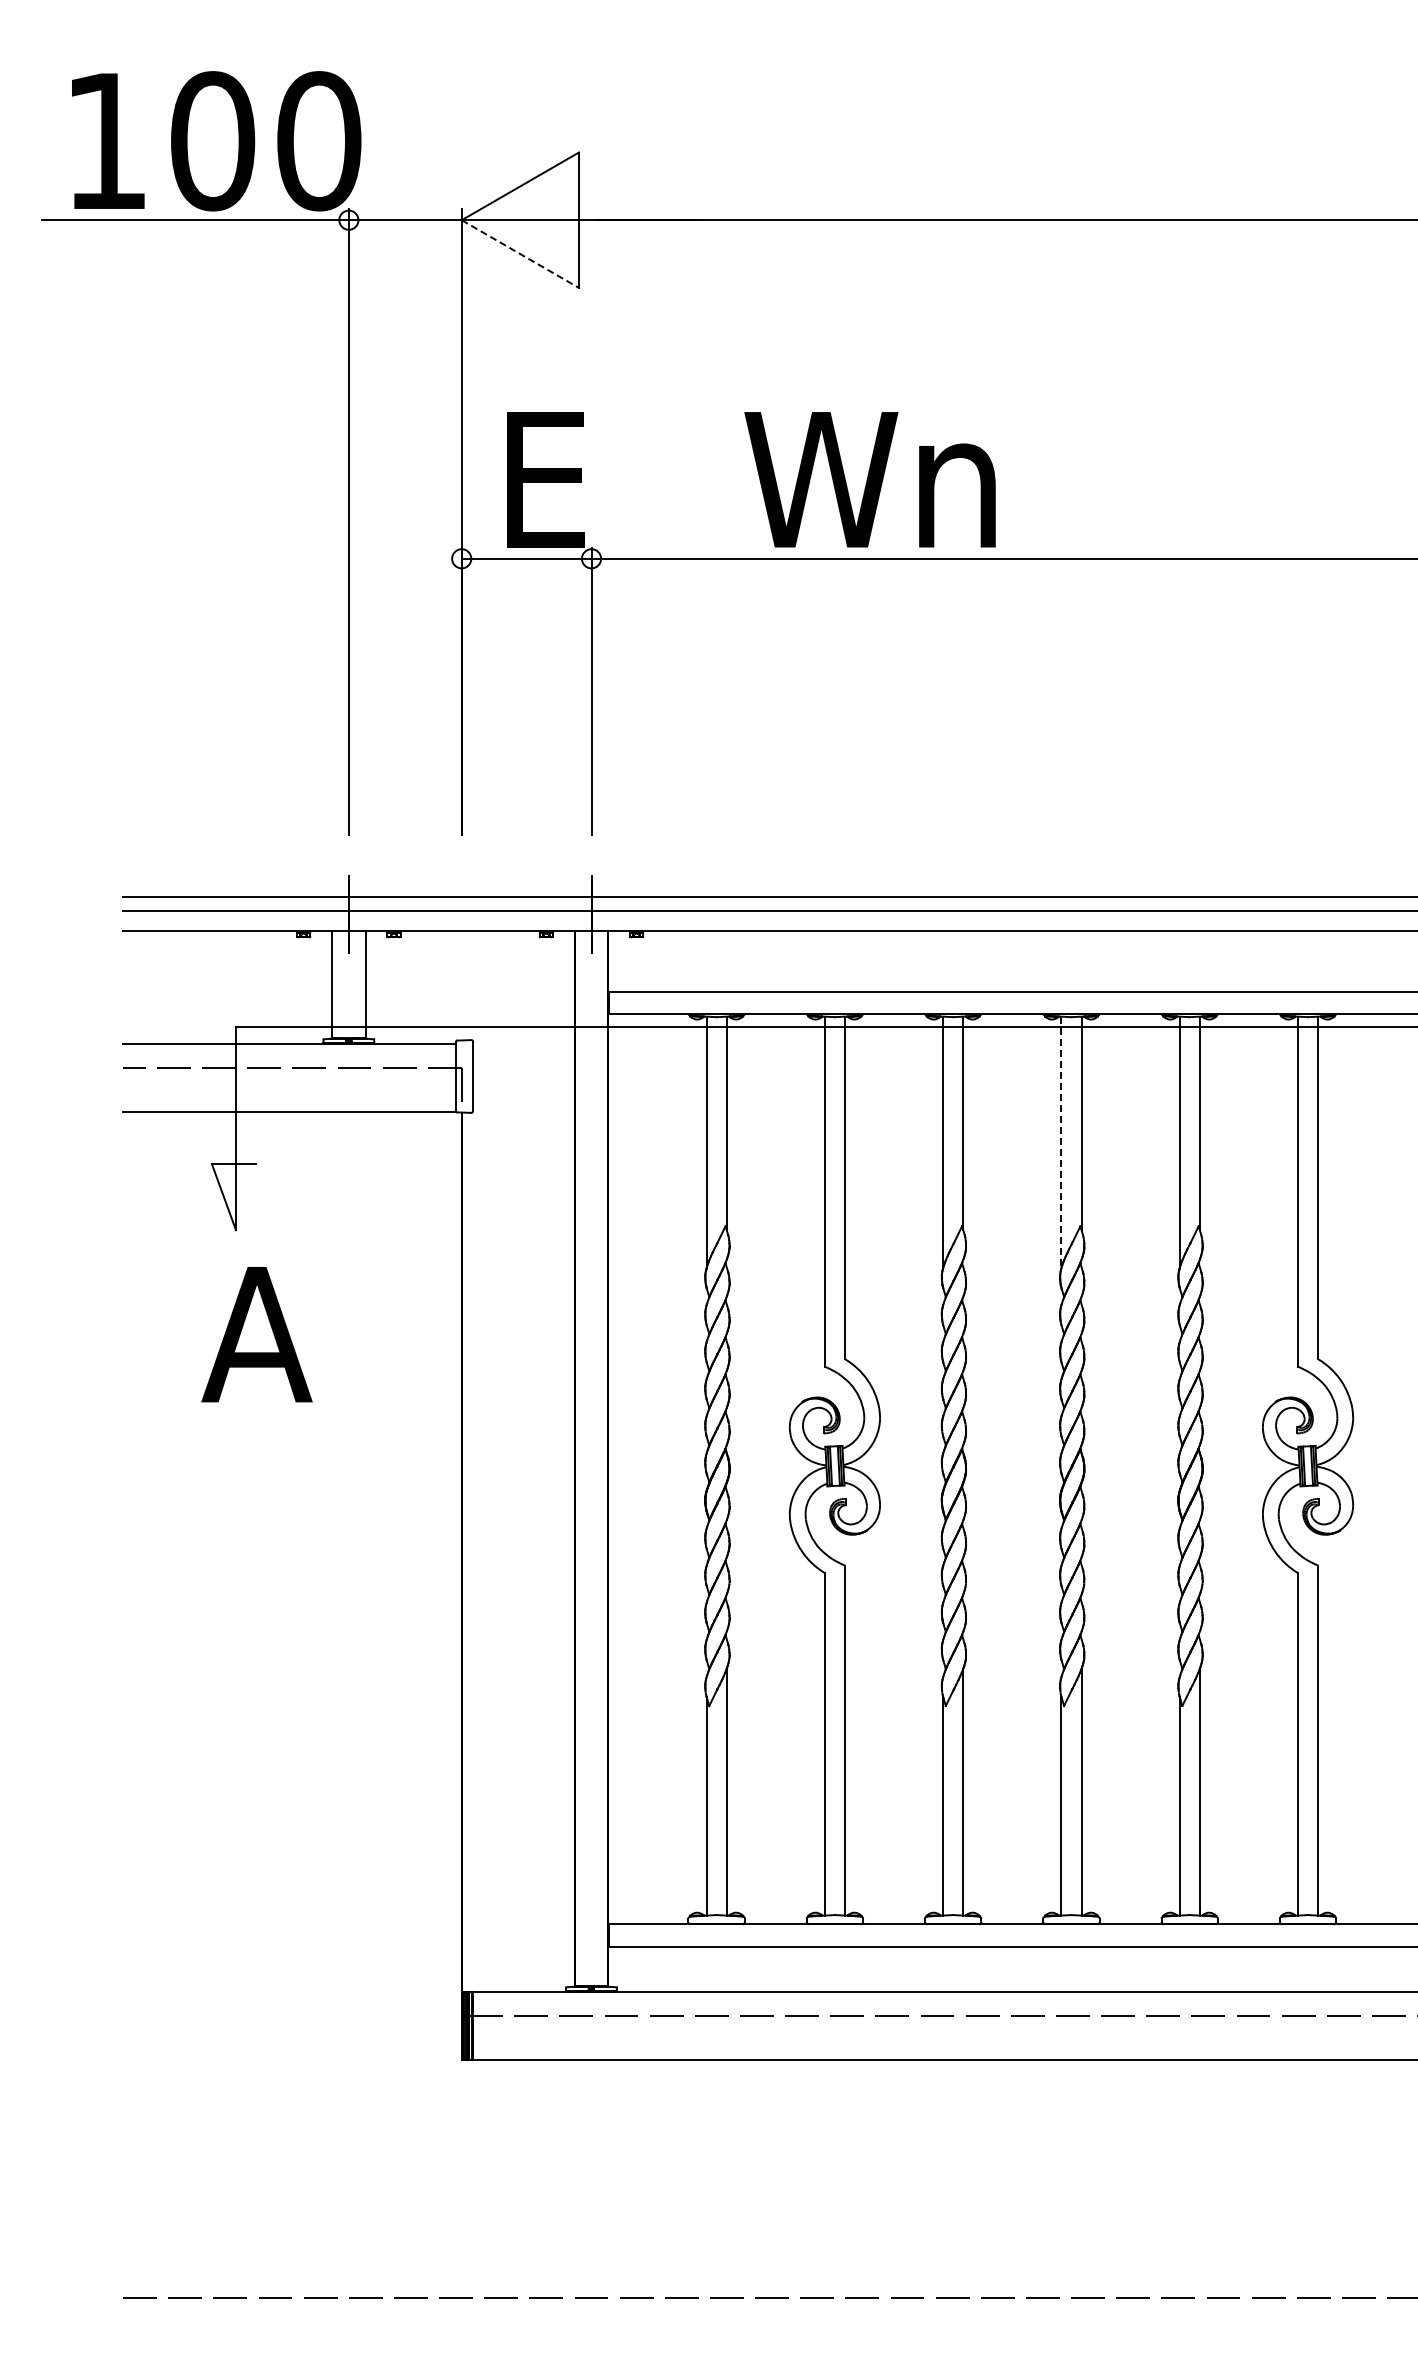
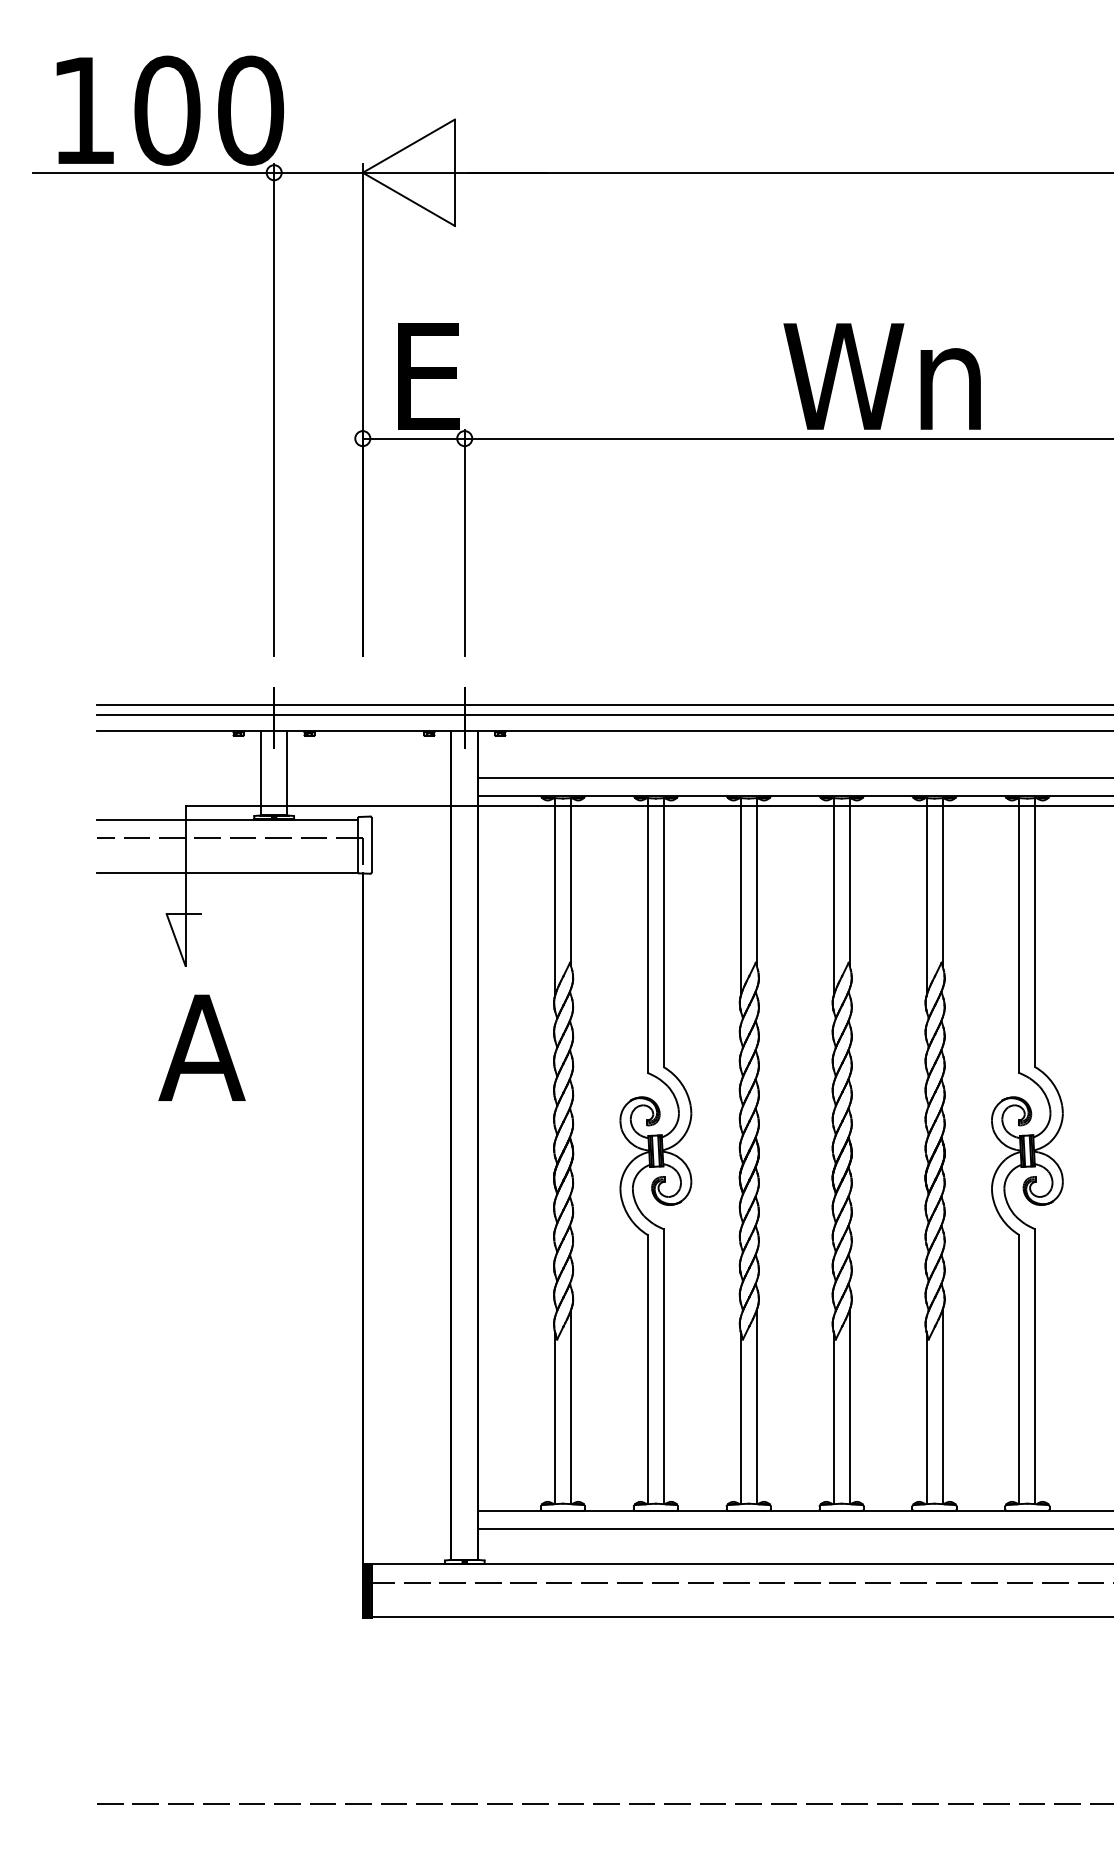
line: (520, 254) -> (408, 199), dashed -> solid
text: (869, 479) -> (881, 376), moved
line: (1061, 1142) -> (833, 897), dashed -> solid

